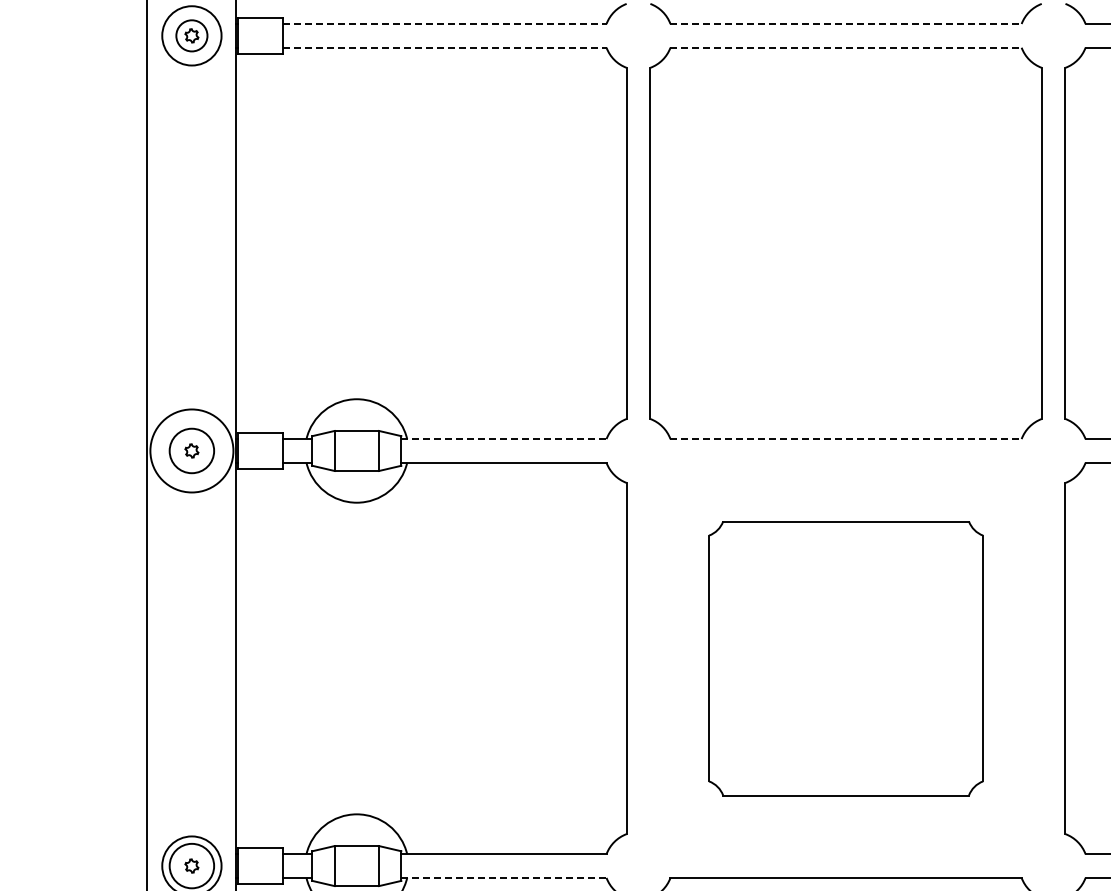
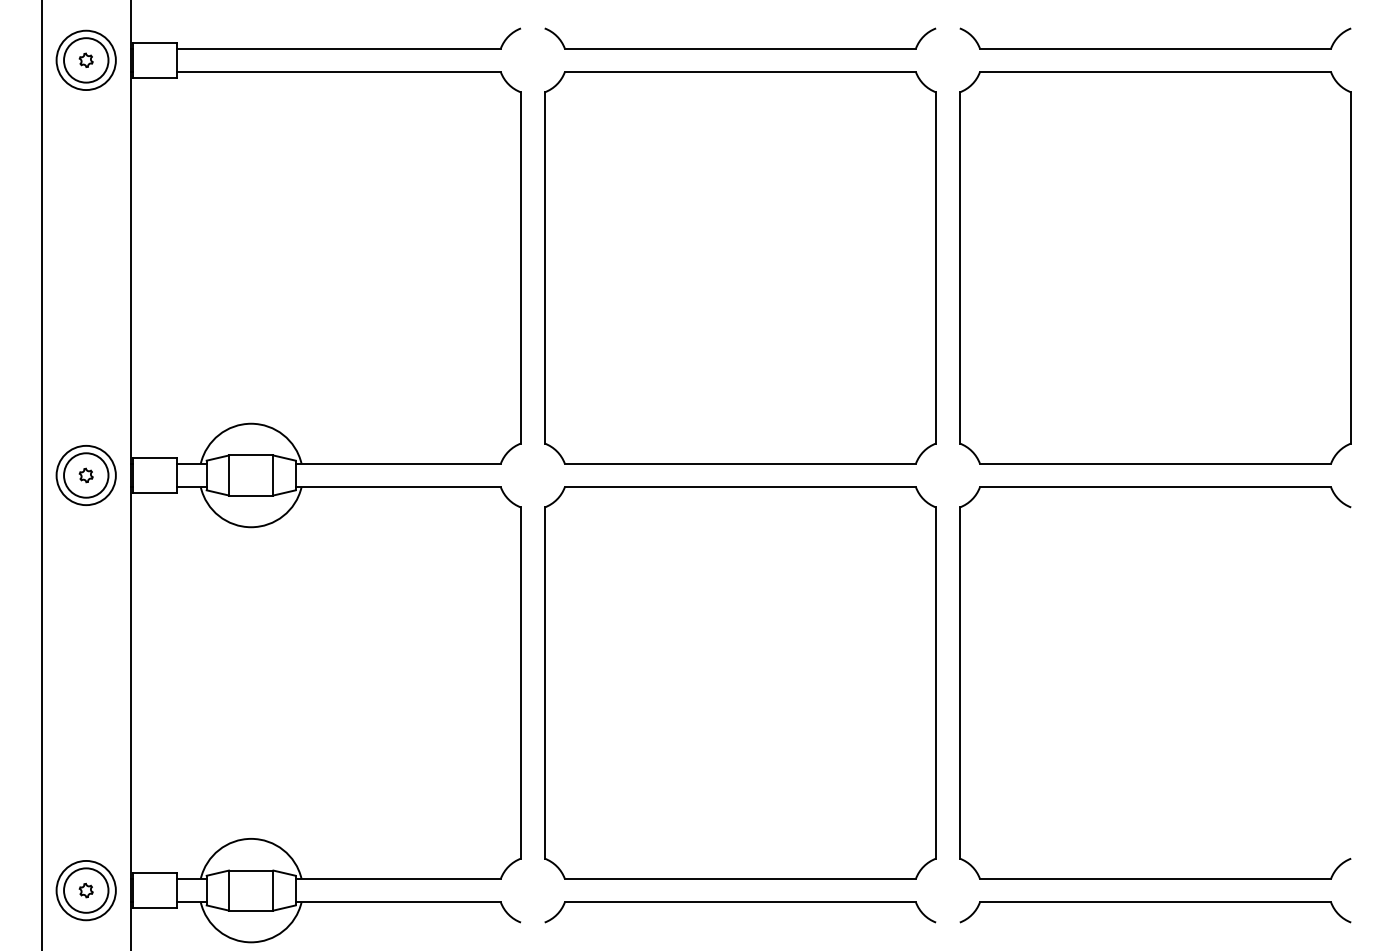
line: (444, 23) -> (338, 48), dashed -> solid
line: (846, 23) -> (740, 48), dashed -> solid
circle: (192, 35) -> (86, 60), size x1.43
line: (444, 47) -> (338, 72), dashed -> solid
line: (846, 47) -> (740, 72), dashed -> solid
line: (504, 438) -> (398, 463), dashed -> solid
line: (846, 438) -> (740, 463), dashed -> solid
circle: (191, 450) -> (85, 475), size x0.71
part: (846, 657) -> (740, 682), size x1.43
line: (504, 877) -> (398, 902), dashed -> solid

